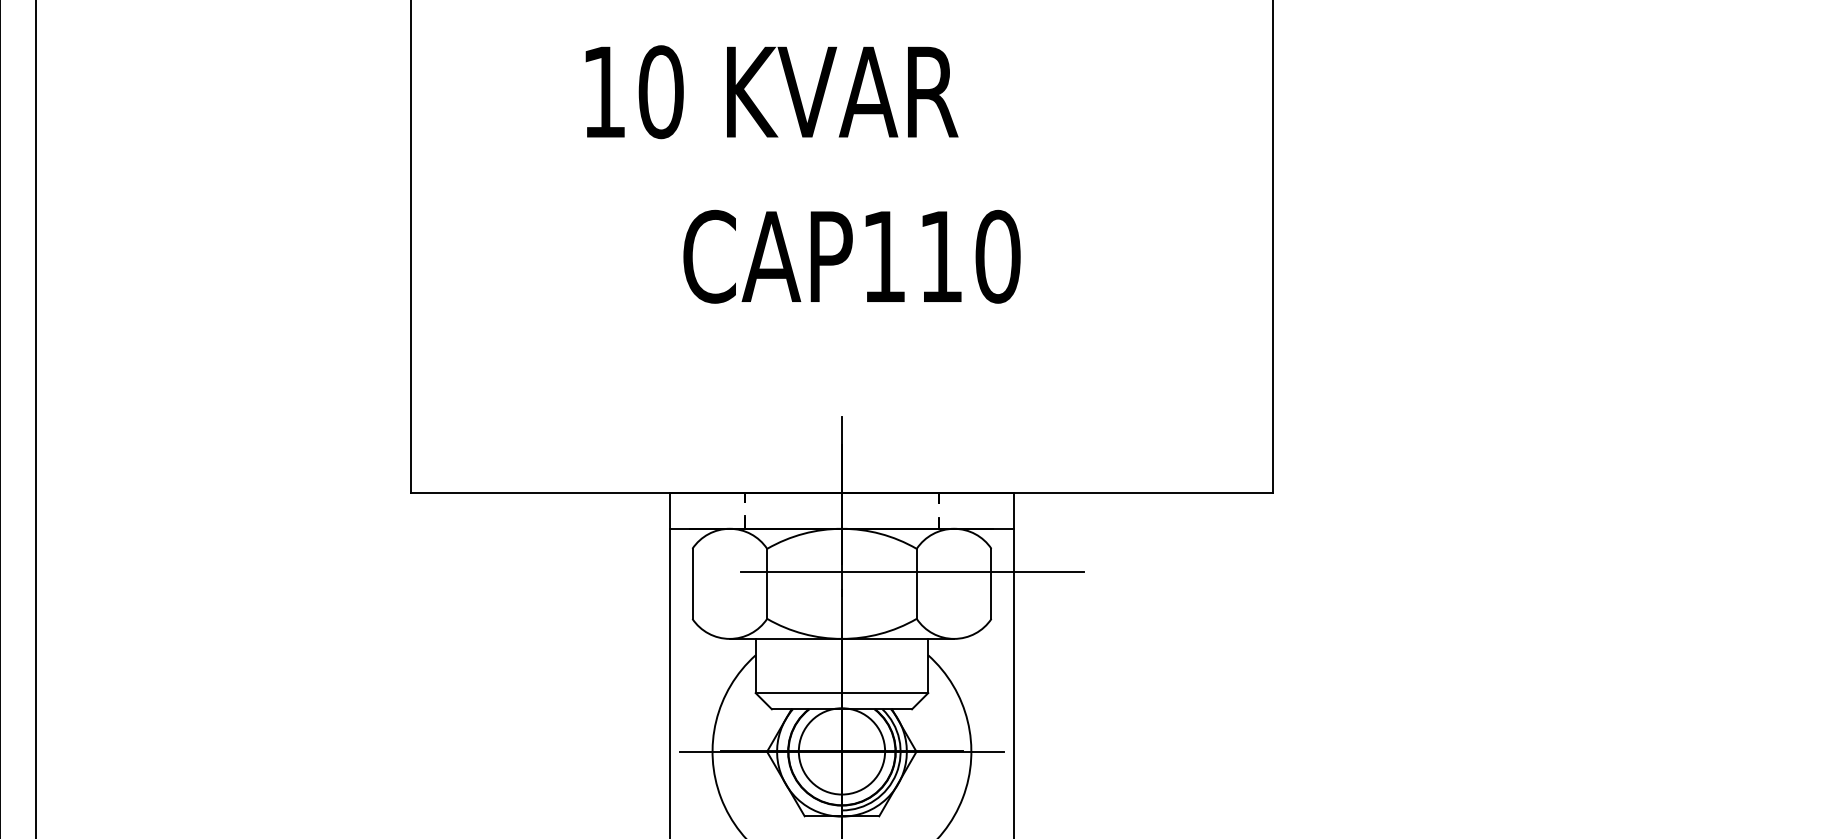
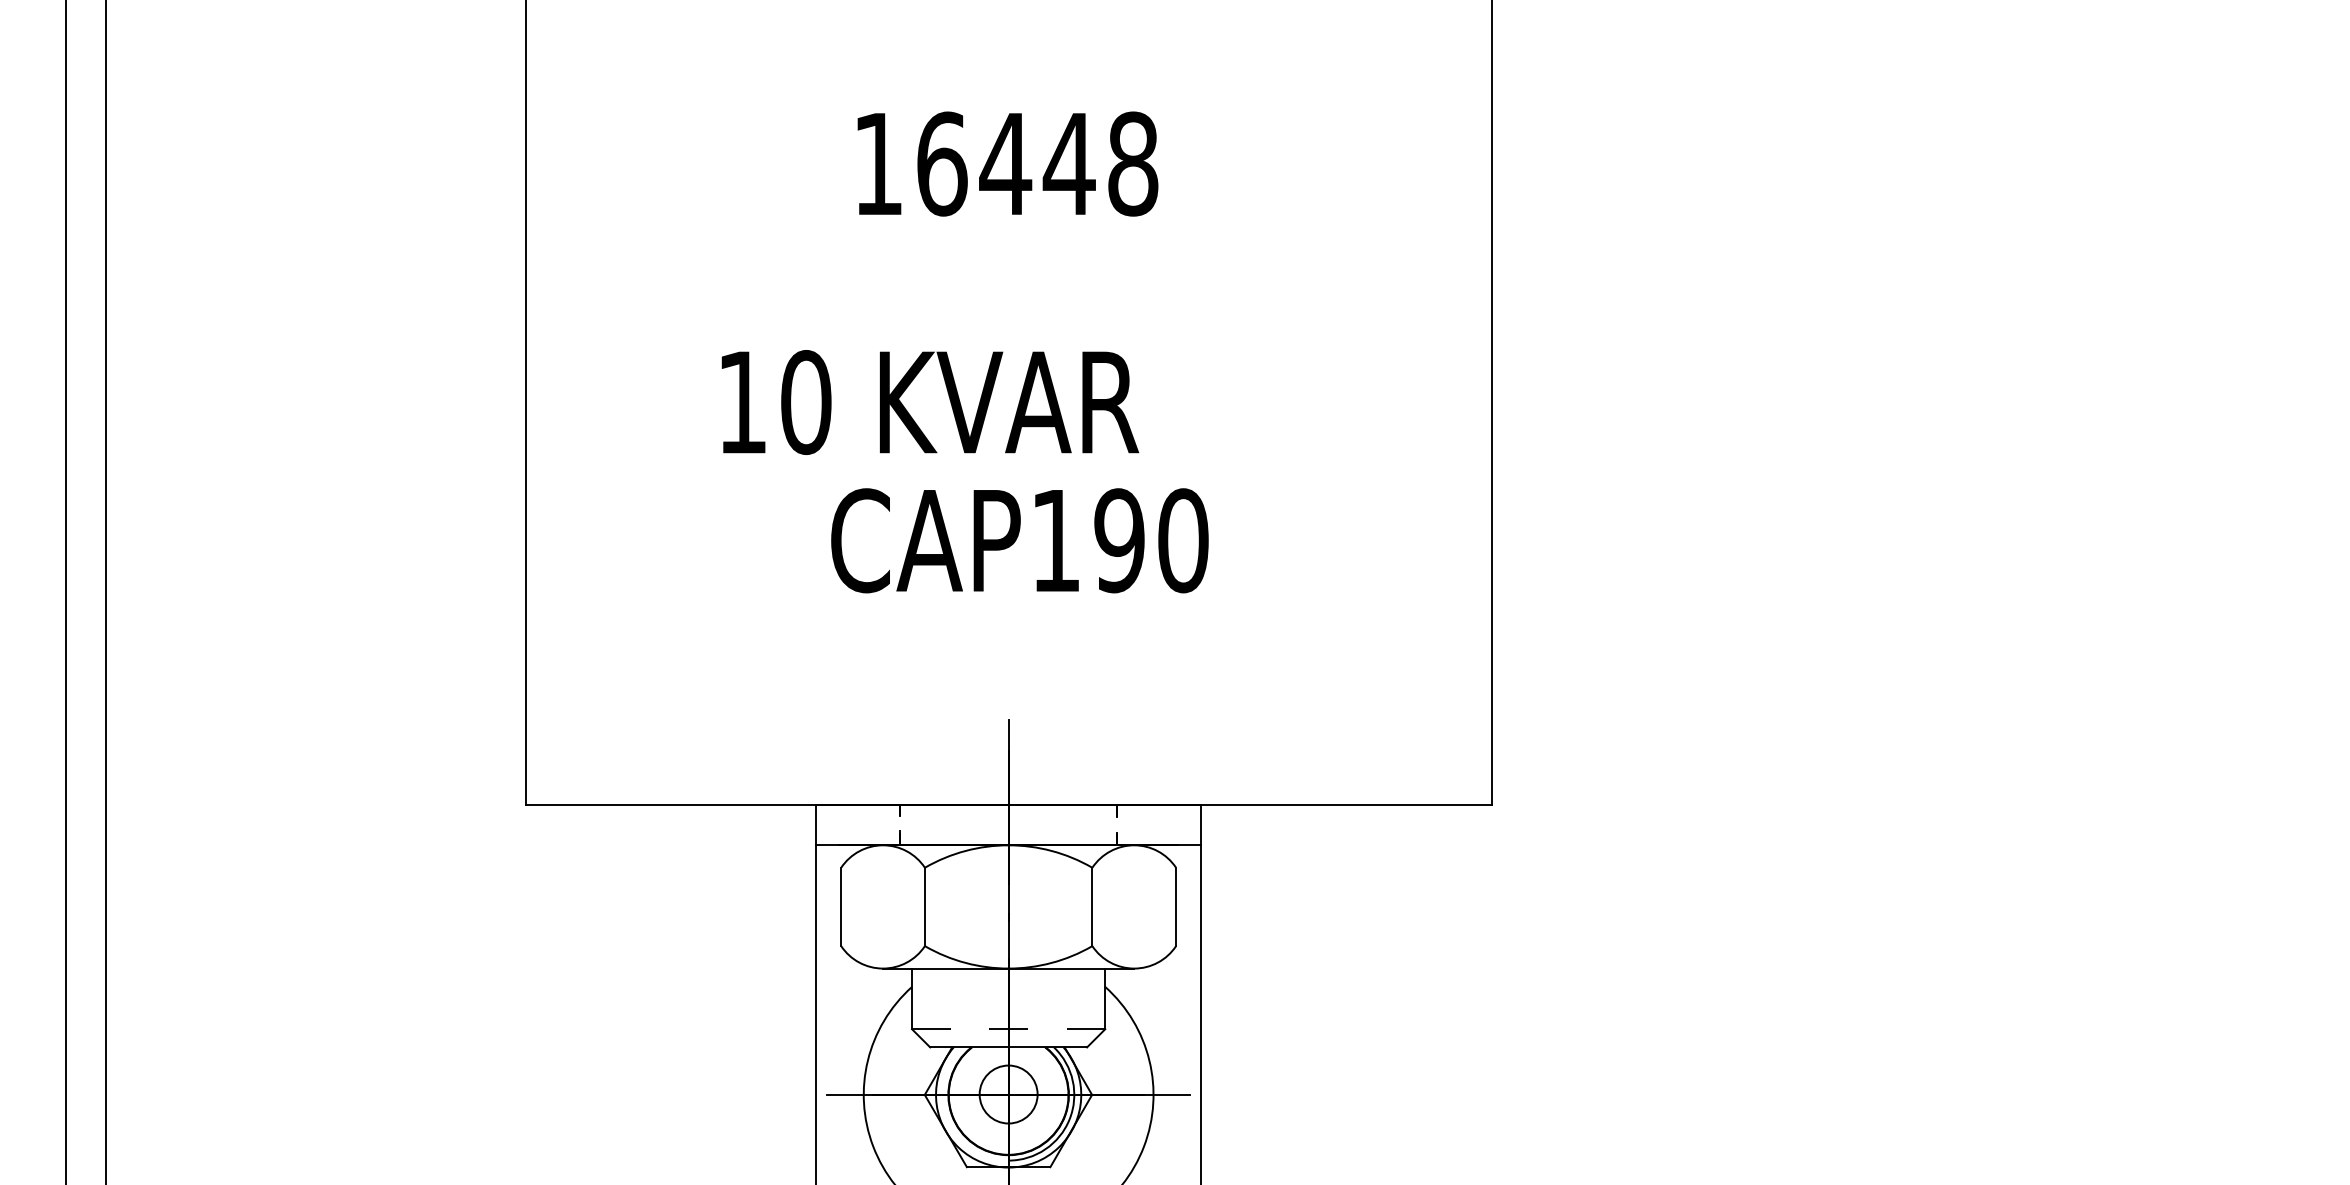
text: (772, 92) -> (930, 402), moved
text: (940, 256) -> (1119, 540), CAP110 -> CAP190
line: (912, 572) -> (1087, 894), removed
line: (841, 693) -> (1008, 1029), solid -> dashed
circle: (841, 751) -> (1008, 1094), size x0.6

